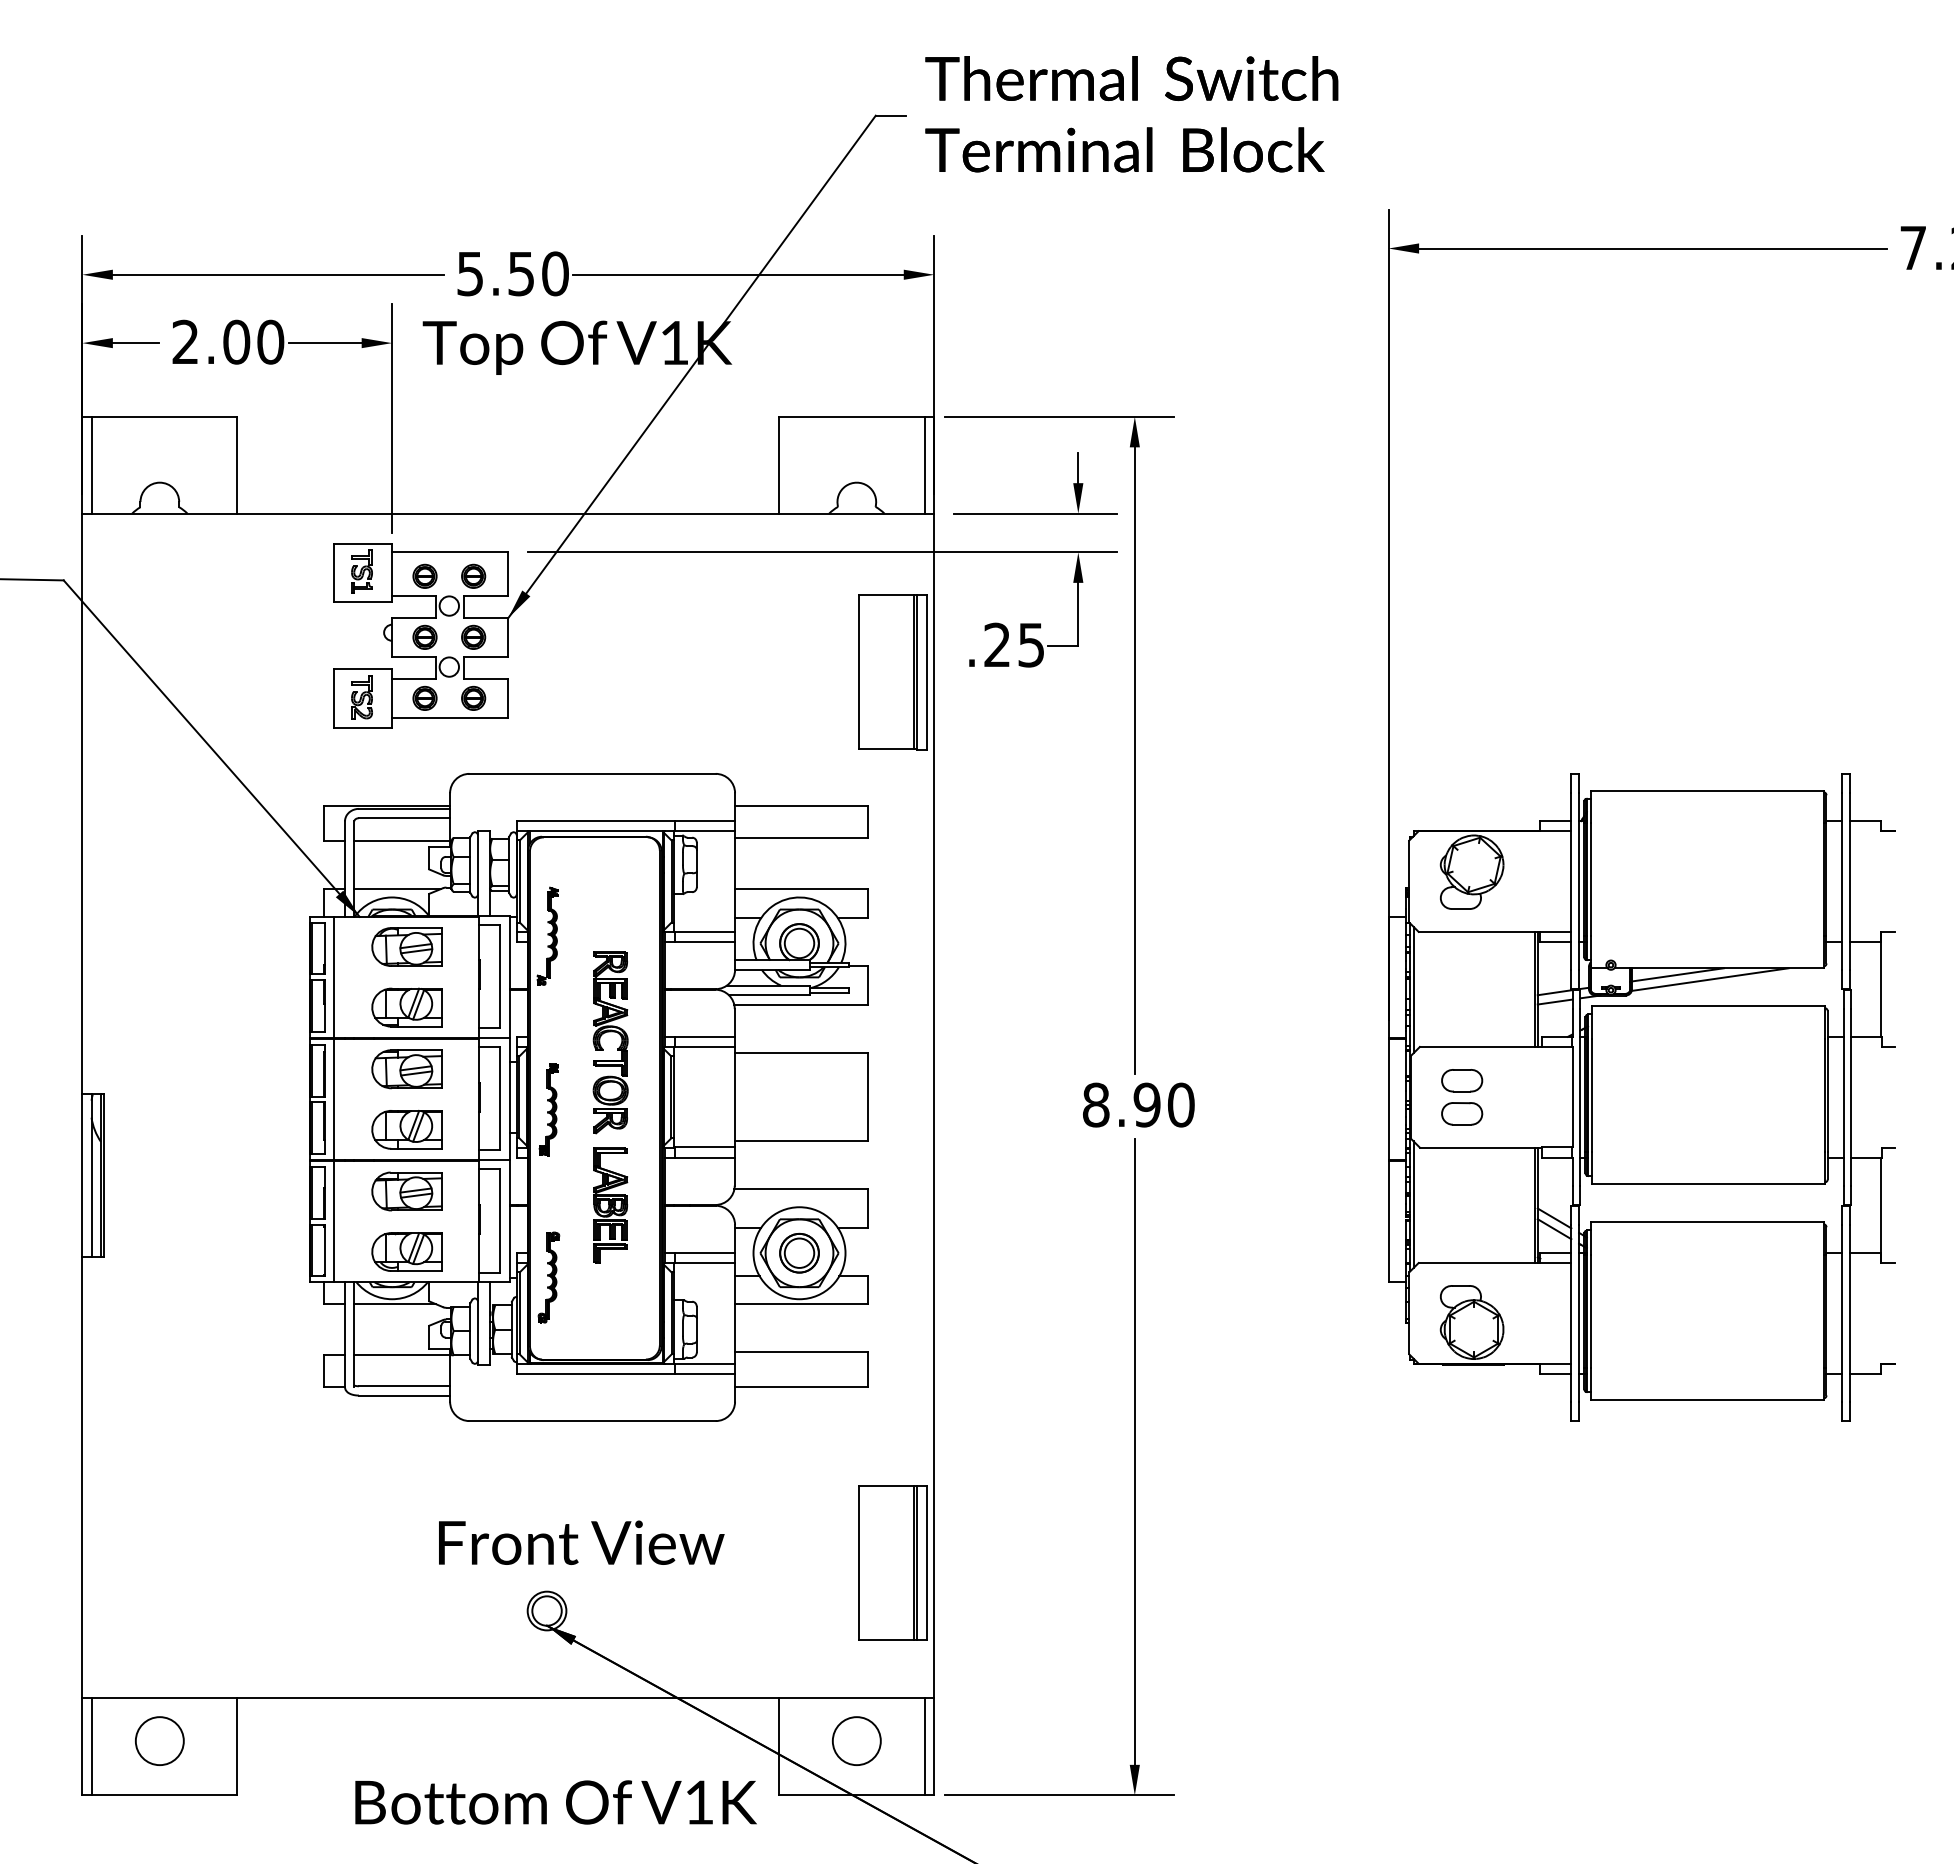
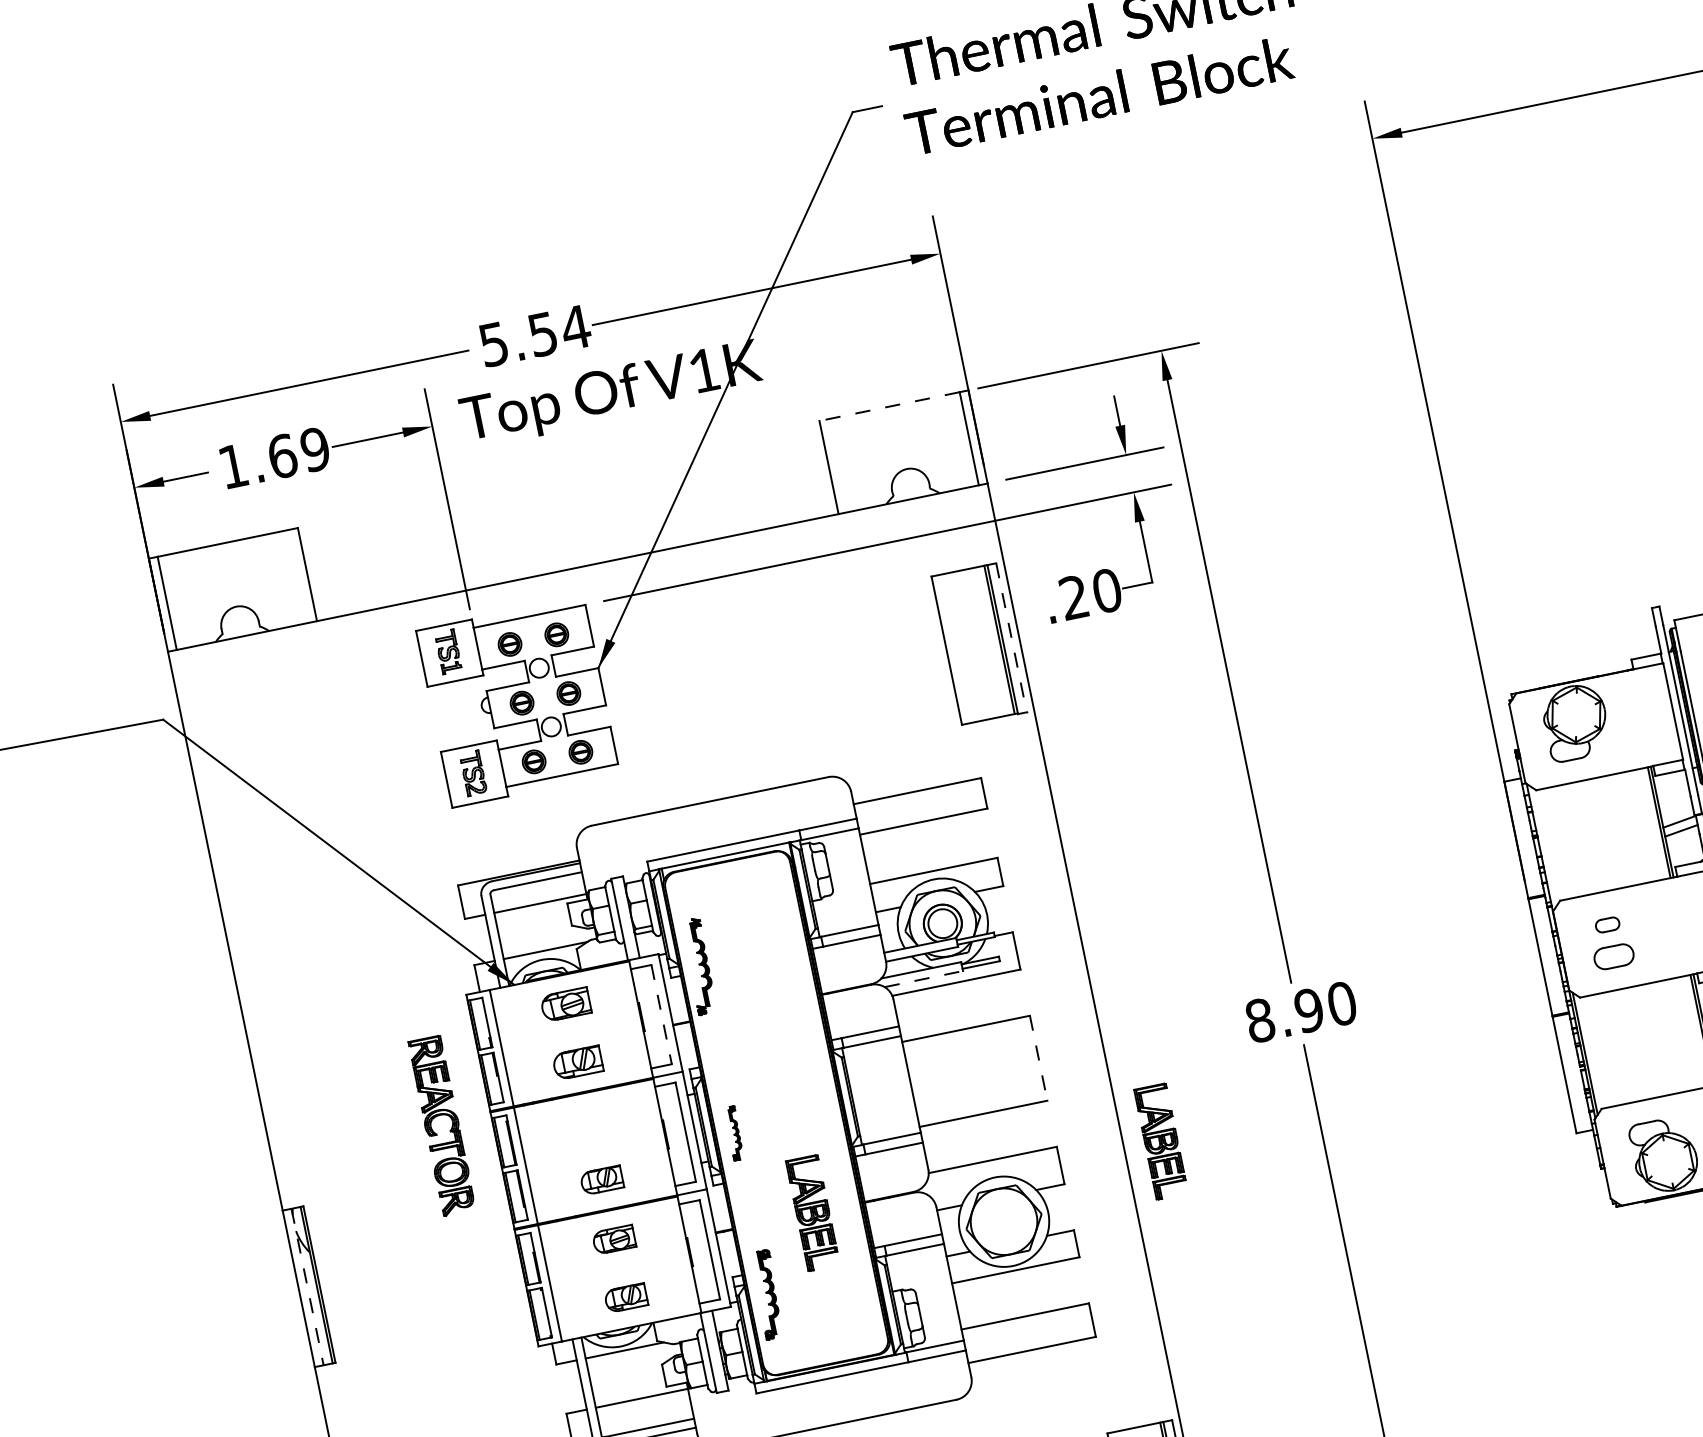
text: (555, 273) -> (575, 327), 5.50 -> 5.54
text: (228, 341) -> (274, 457), 2.00 -> 1.69
line: (852, 416) -> (889, 406), solid -> dashed
text: (1031, 644) -> (1107, 590), .25 -> .20
line: (926, 672) -> (1011, 637), solid -> dashed
part: (406, 946) -> (565, 1004), size x0.7
line: (500, 976) -> (661, 1014), solid -> dashed
line: (1413, 989) -> (1542, 846), removed
line: (769, 994) -> (924, 978), solid -> dashed
part: (406, 1007) -> (577, 1062), size x0.7
part: (603, 1048) -> (436, 1132), moved
part: (406, 1069) -> (589, 1122), removed
part: (1462, 1080) -> (1607, 924), size x0.6
line: (867, 1097) -> (1038, 1058), solid -> dashed
part: (548, 1109) -> (734, 1133), size x0.6
part: (406, 1129) -> (601, 1180), size x0.6
line: (91, 1176) -> (307, 1287), solid -> dashed
part: (406, 1191) -> (613, 1239), size x0.6
part: (972, 1205) -> (1161, 1141), added
part: (406, 1251) -> (625, 1297), size x0.6
part: (799, 1252) -> (1003, 1221), removed

